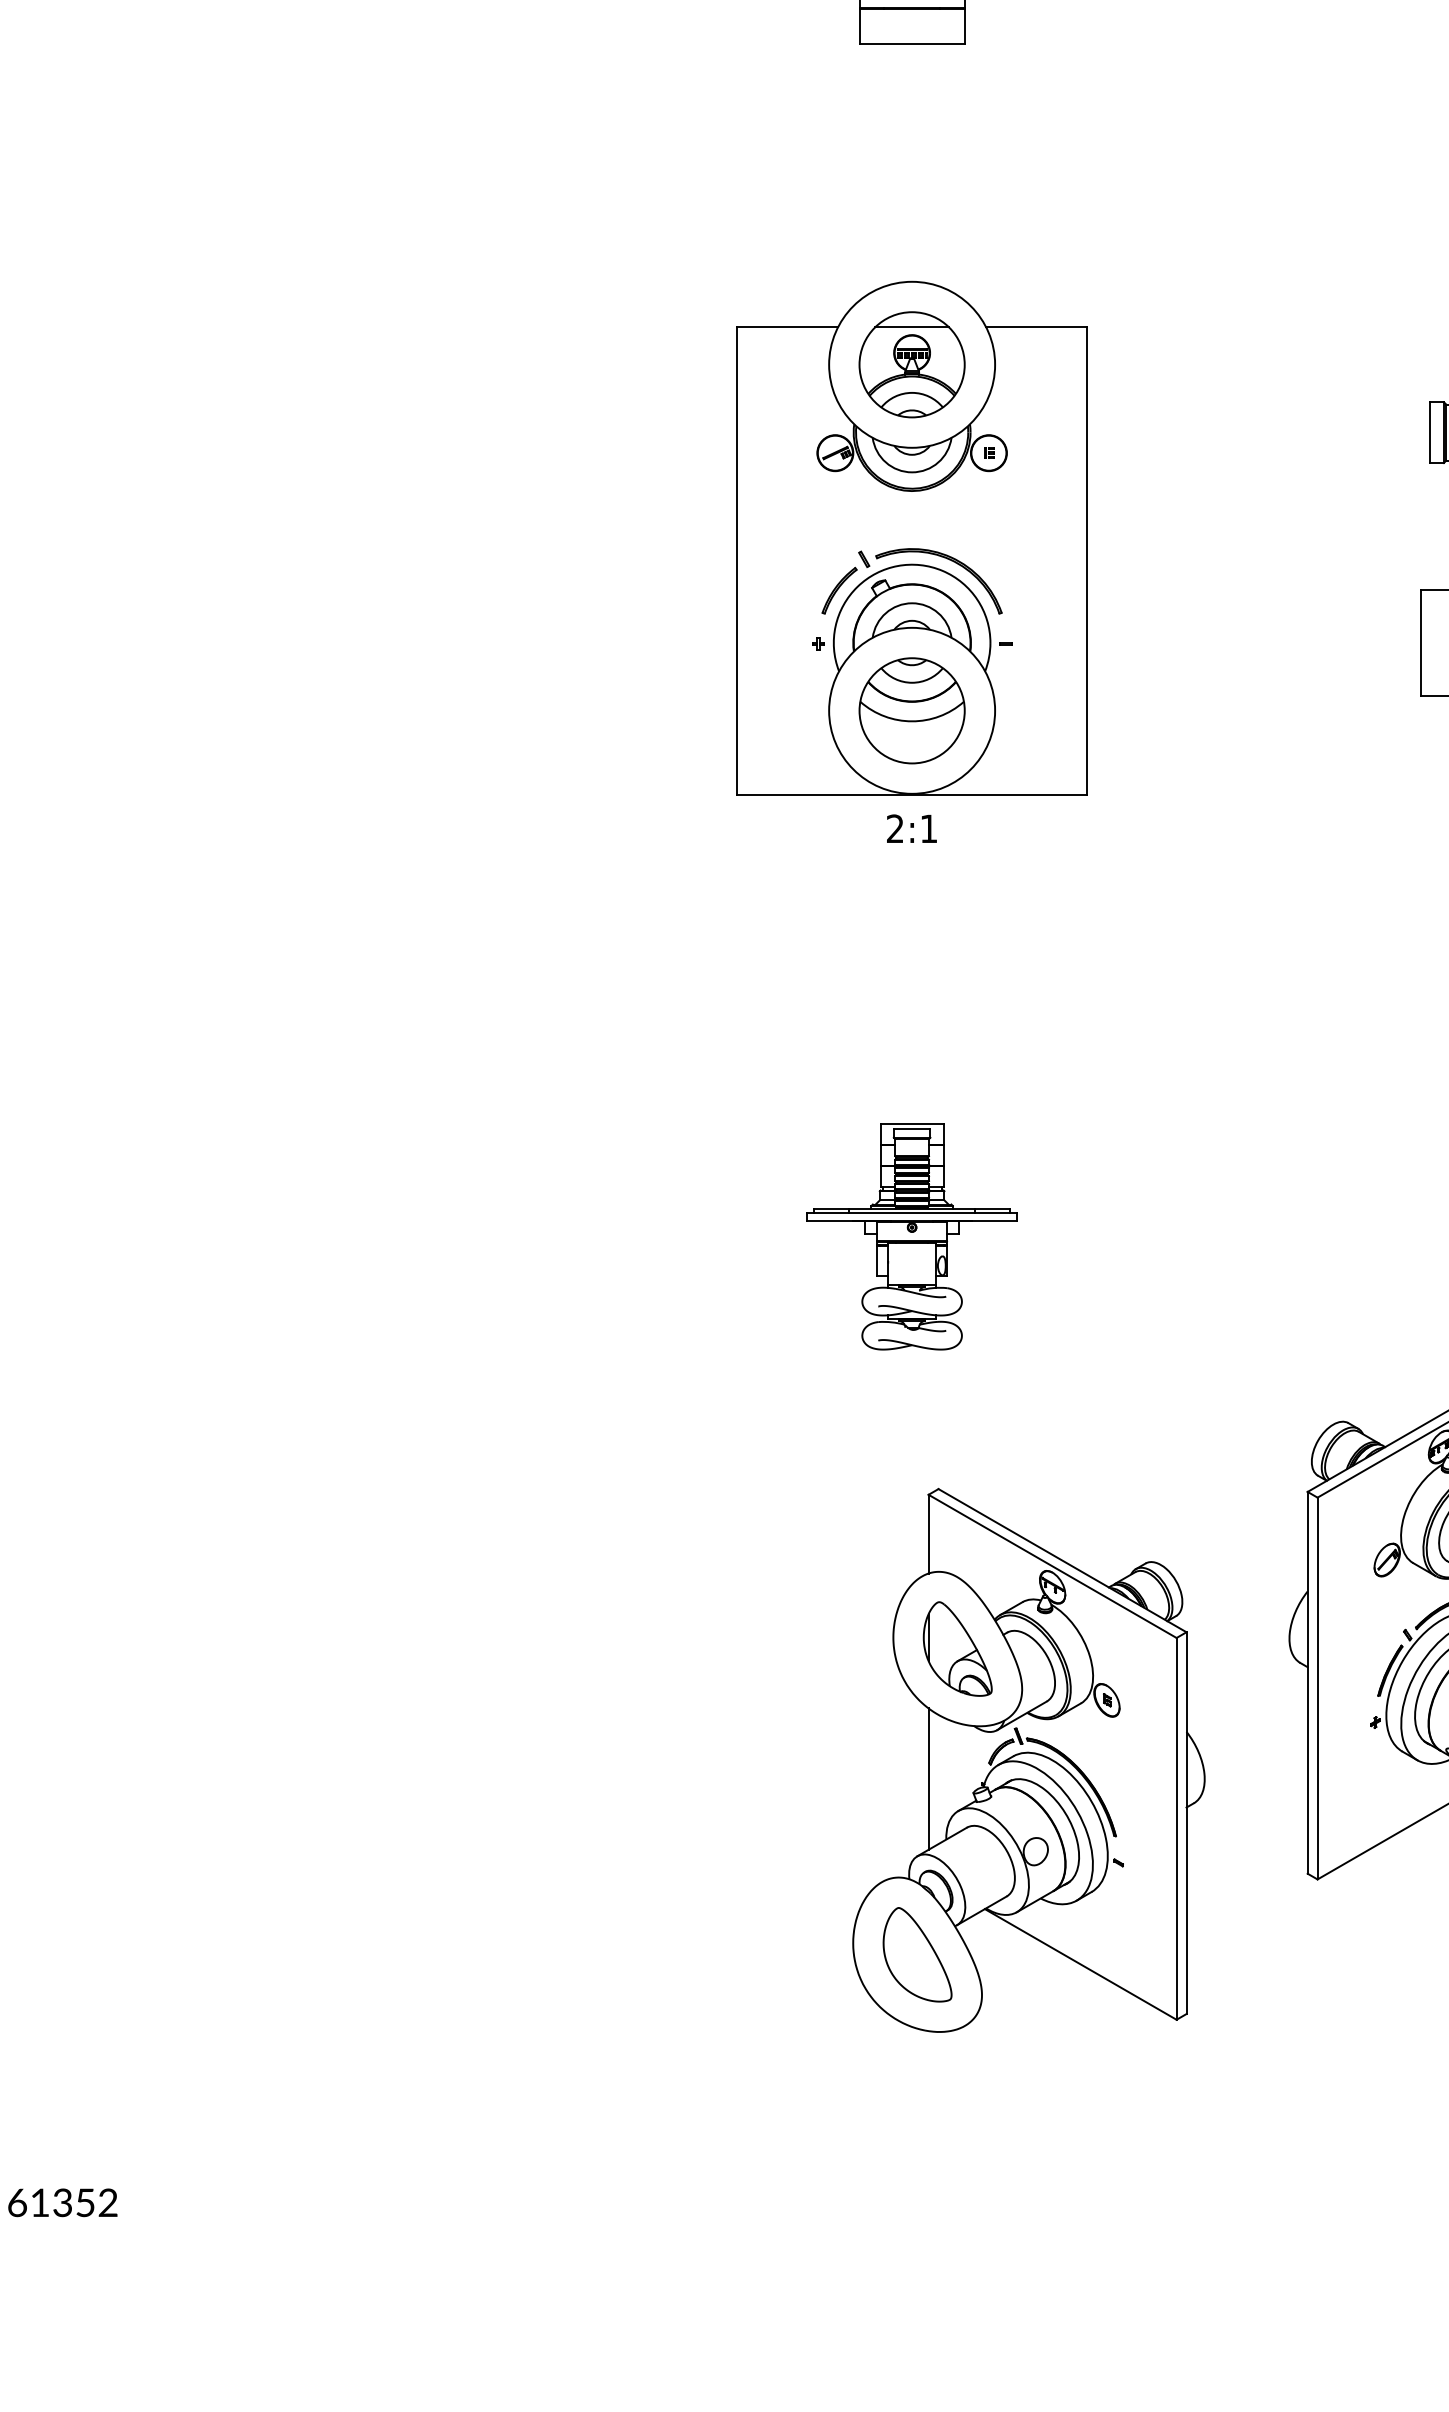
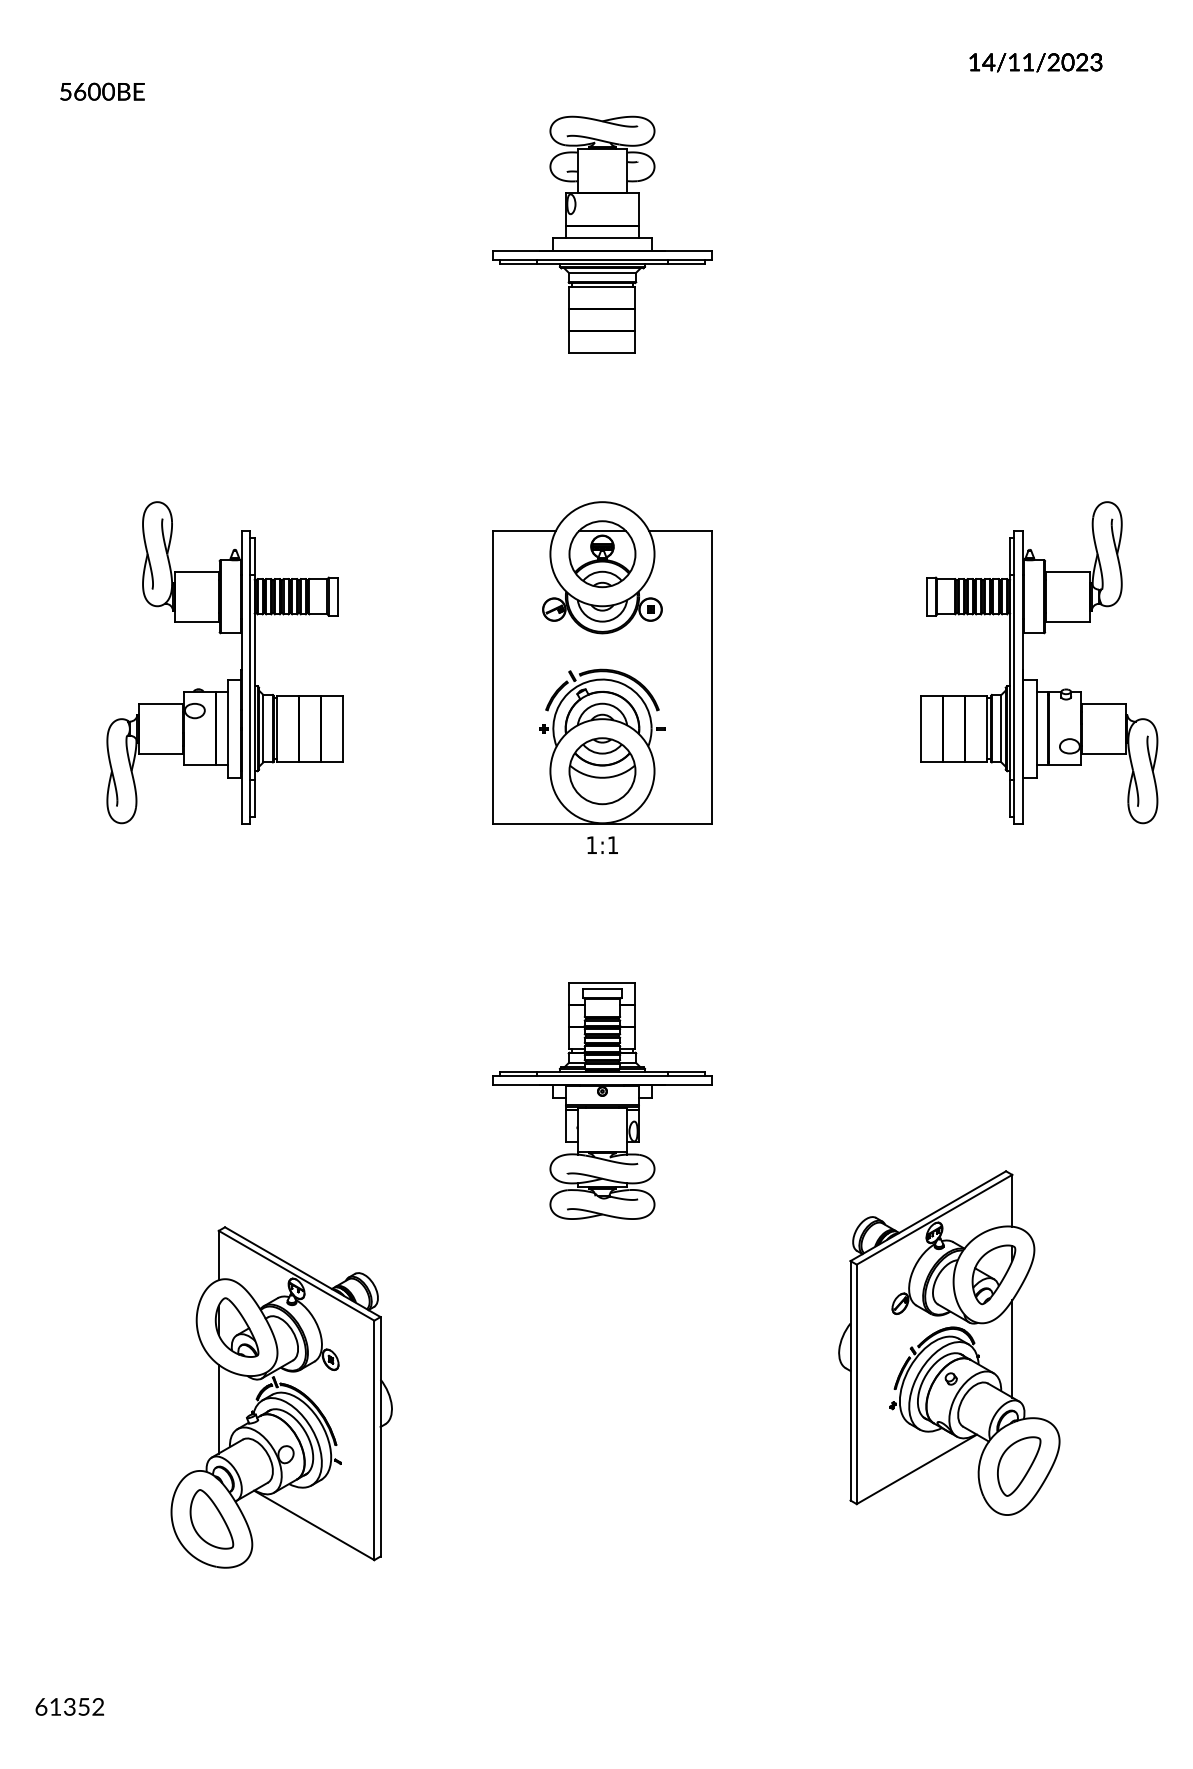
part: (336, 537) -> (241, 662), added
text: (894, 827) -> (591, 844), 2:1 -> 1:1
part: (912, 1235) -> (602, 1100), size x1.67
part: (1028, 1760) -> (281, 1397), moved

